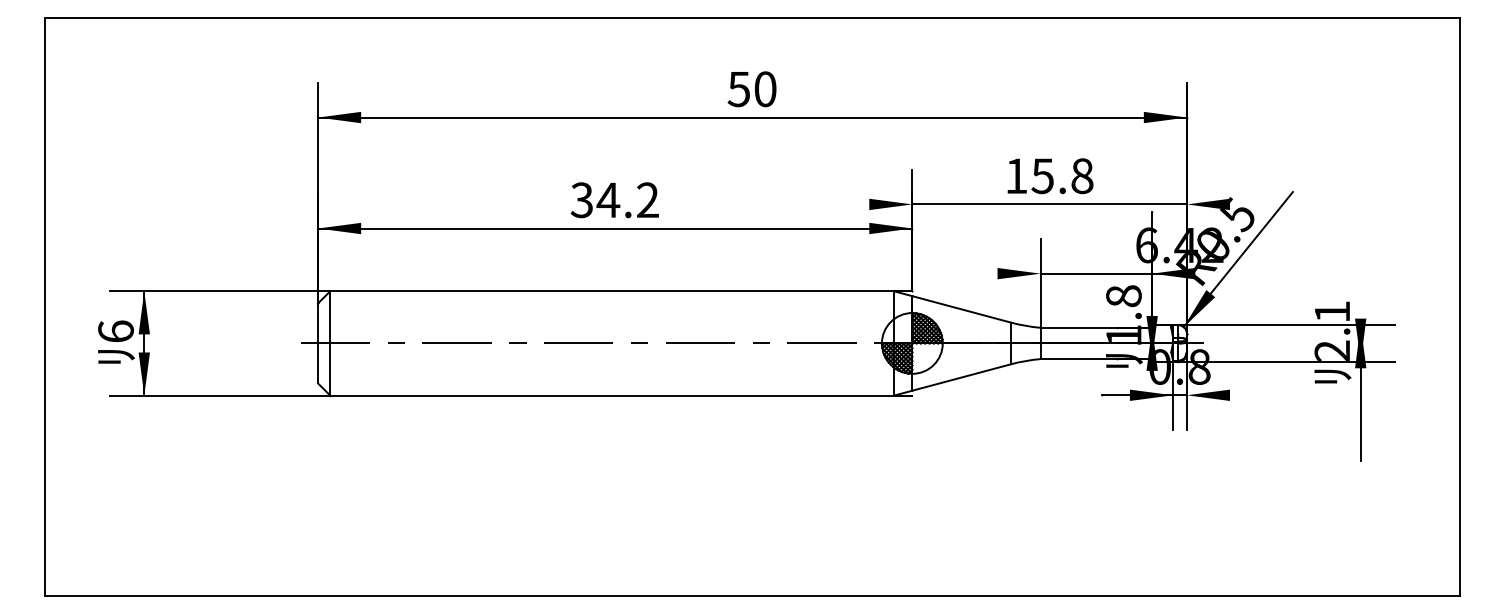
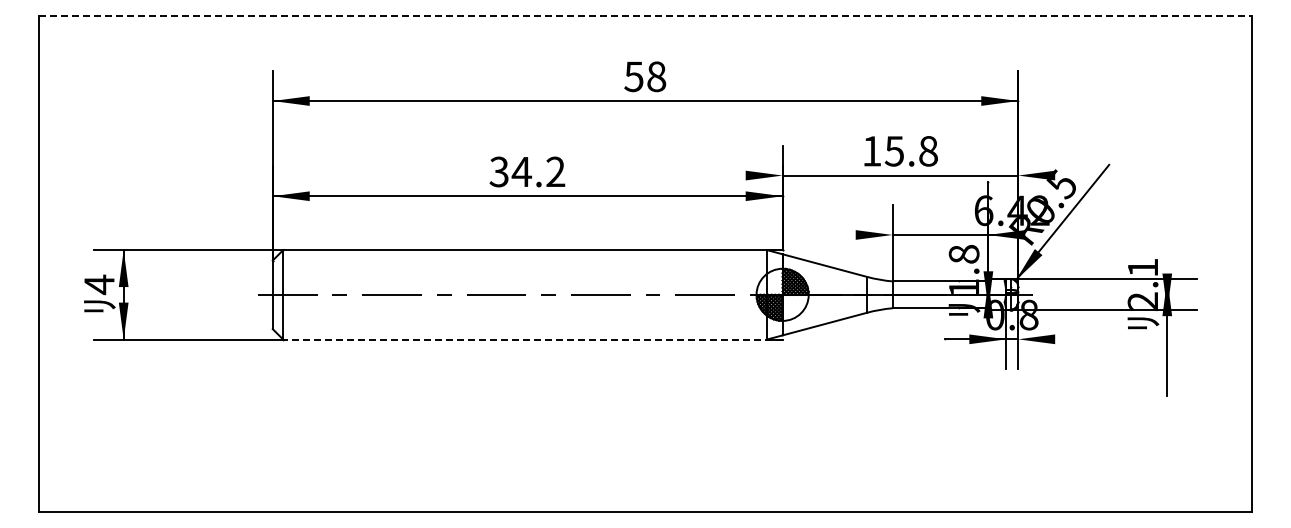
line: (752, 19) -> (645, 16), solid -> dashed
text: (765, 88) -> (656, 76), 50 -> 58
text: (116, 331) -> (99, 284), 6 -> 4
line: (620, 395) -> (532, 339), solid -> dashed

